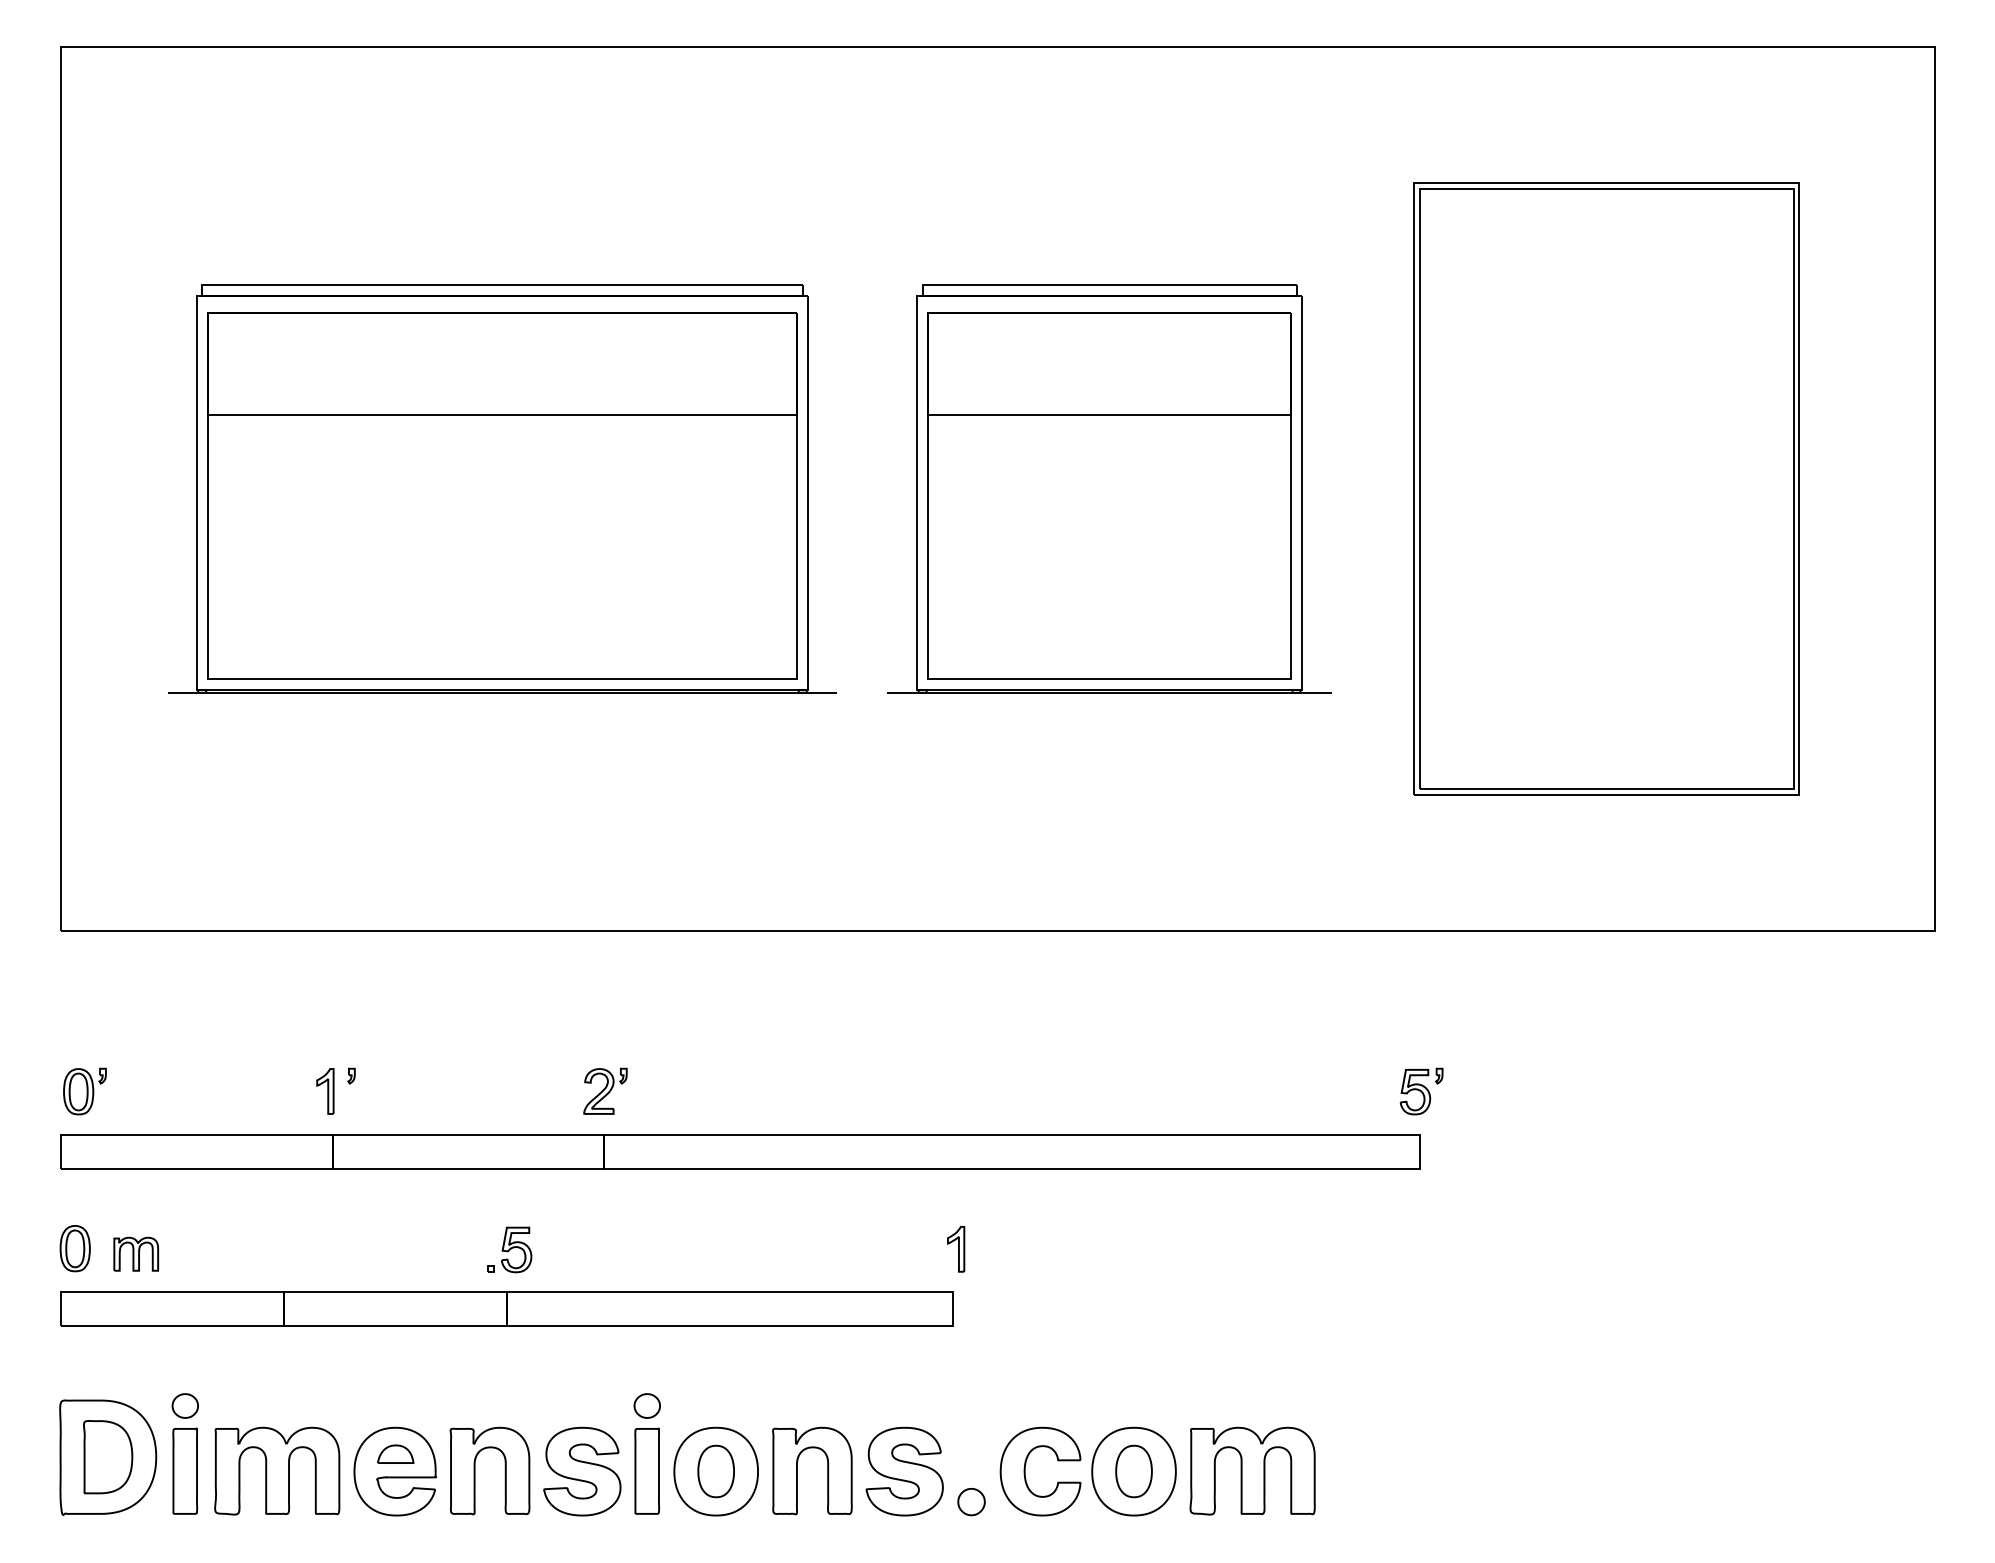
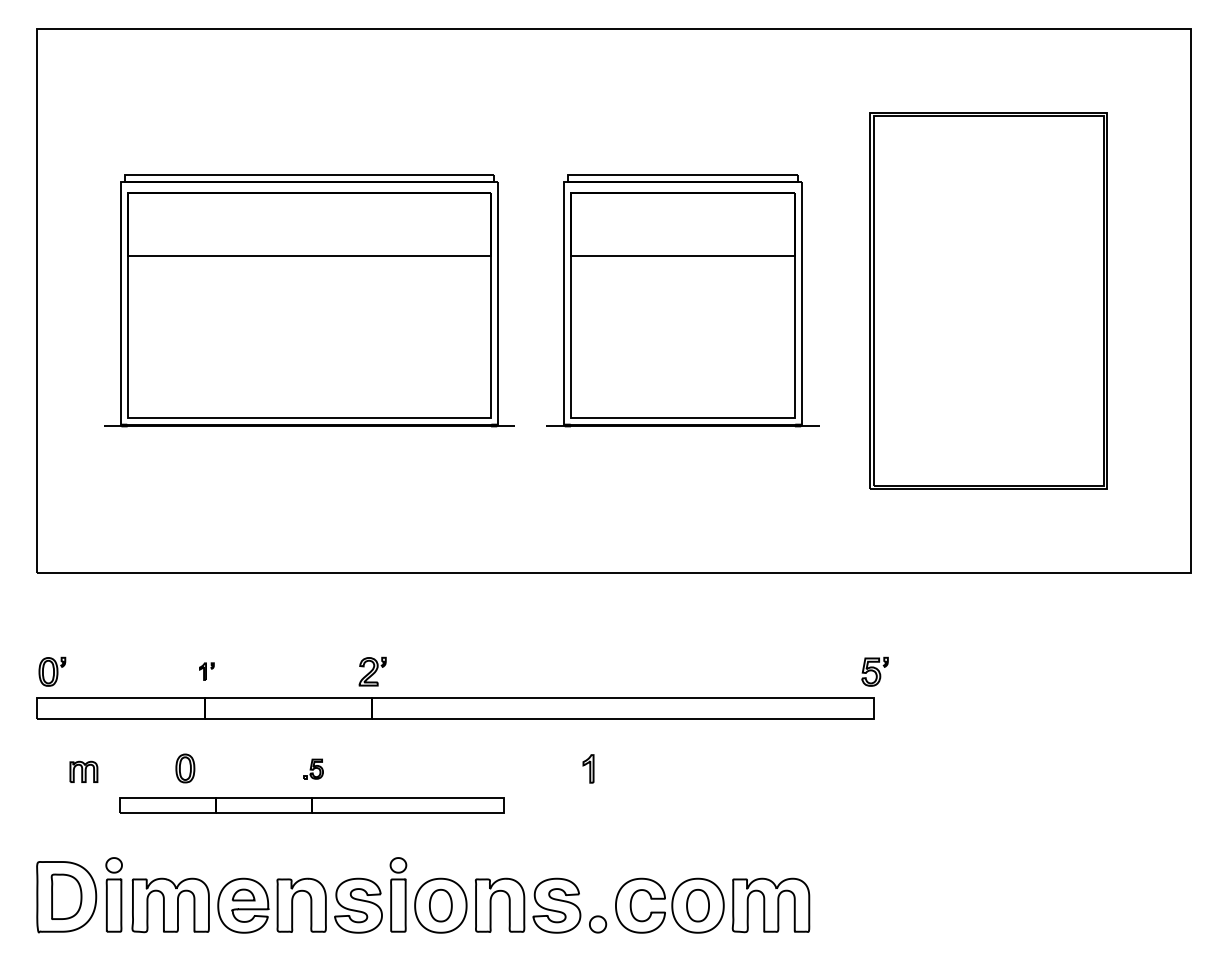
part: (335, 1091) -> (206, 671), size x0.6
part: (75, 1248) -> (185, 768), moved
part: (509, 1248) -> (313, 768), size x0.7
part: (505, 1308) -> (311, 805), size x0.7

